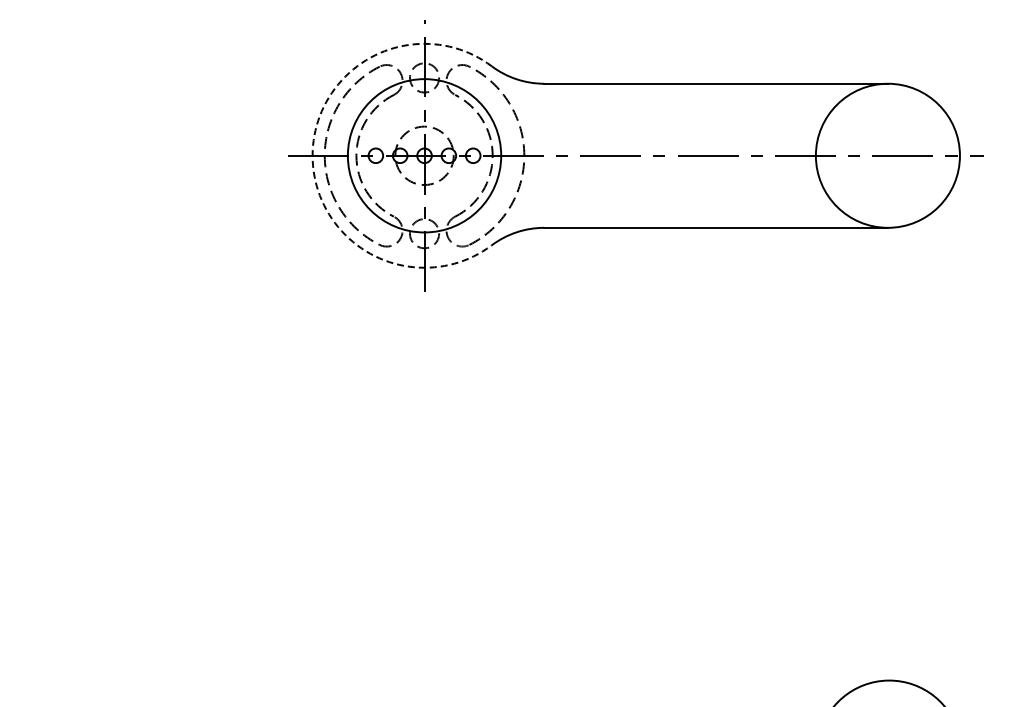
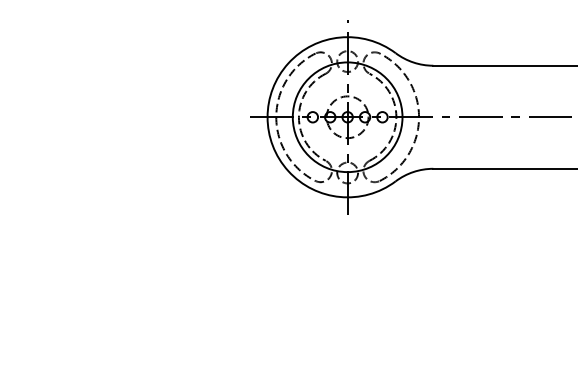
arc: (312, 155) -> (267, 117), dashed -> solid

